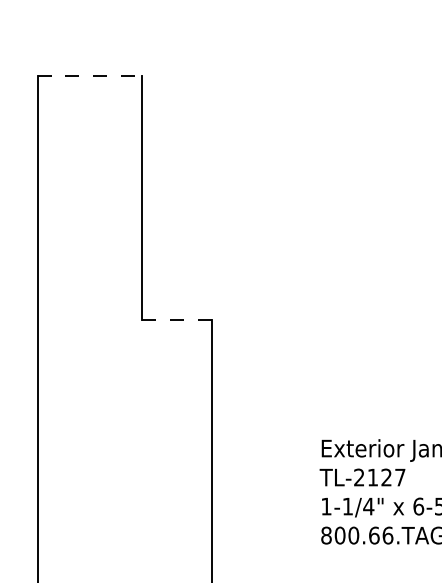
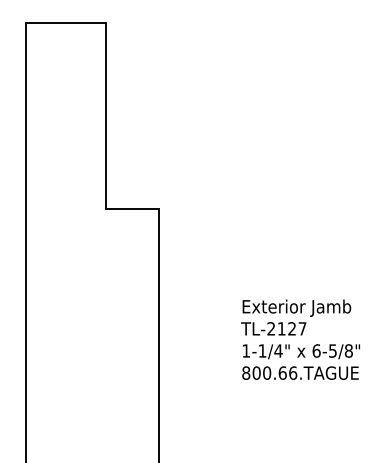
line: (89, 75) -> (65, 22), dashed -> solid
line: (177, 319) -> (132, 208), dashed -> solid

